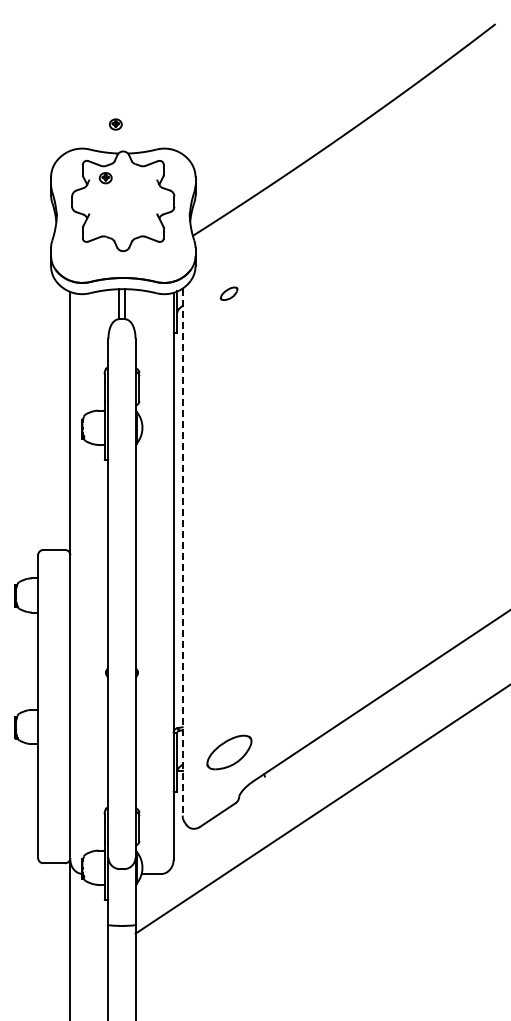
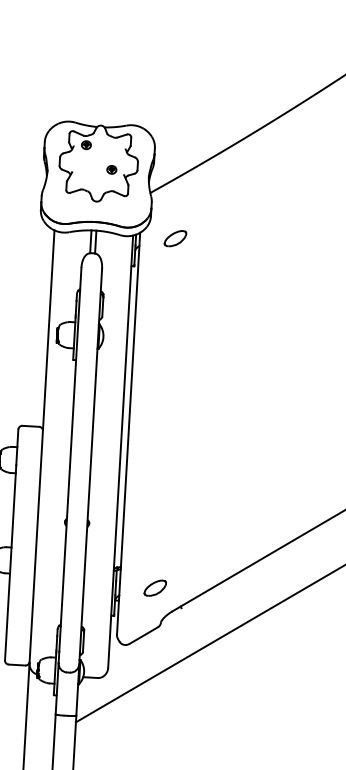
part: (115, 124) -> (111, 169), moved
part: (228, 293) -> (174, 238), size x1.67
line: (182, 552) -> (128, 433), dashed -> solid
part: (228, 751) -> (154, 587), size x0.62

